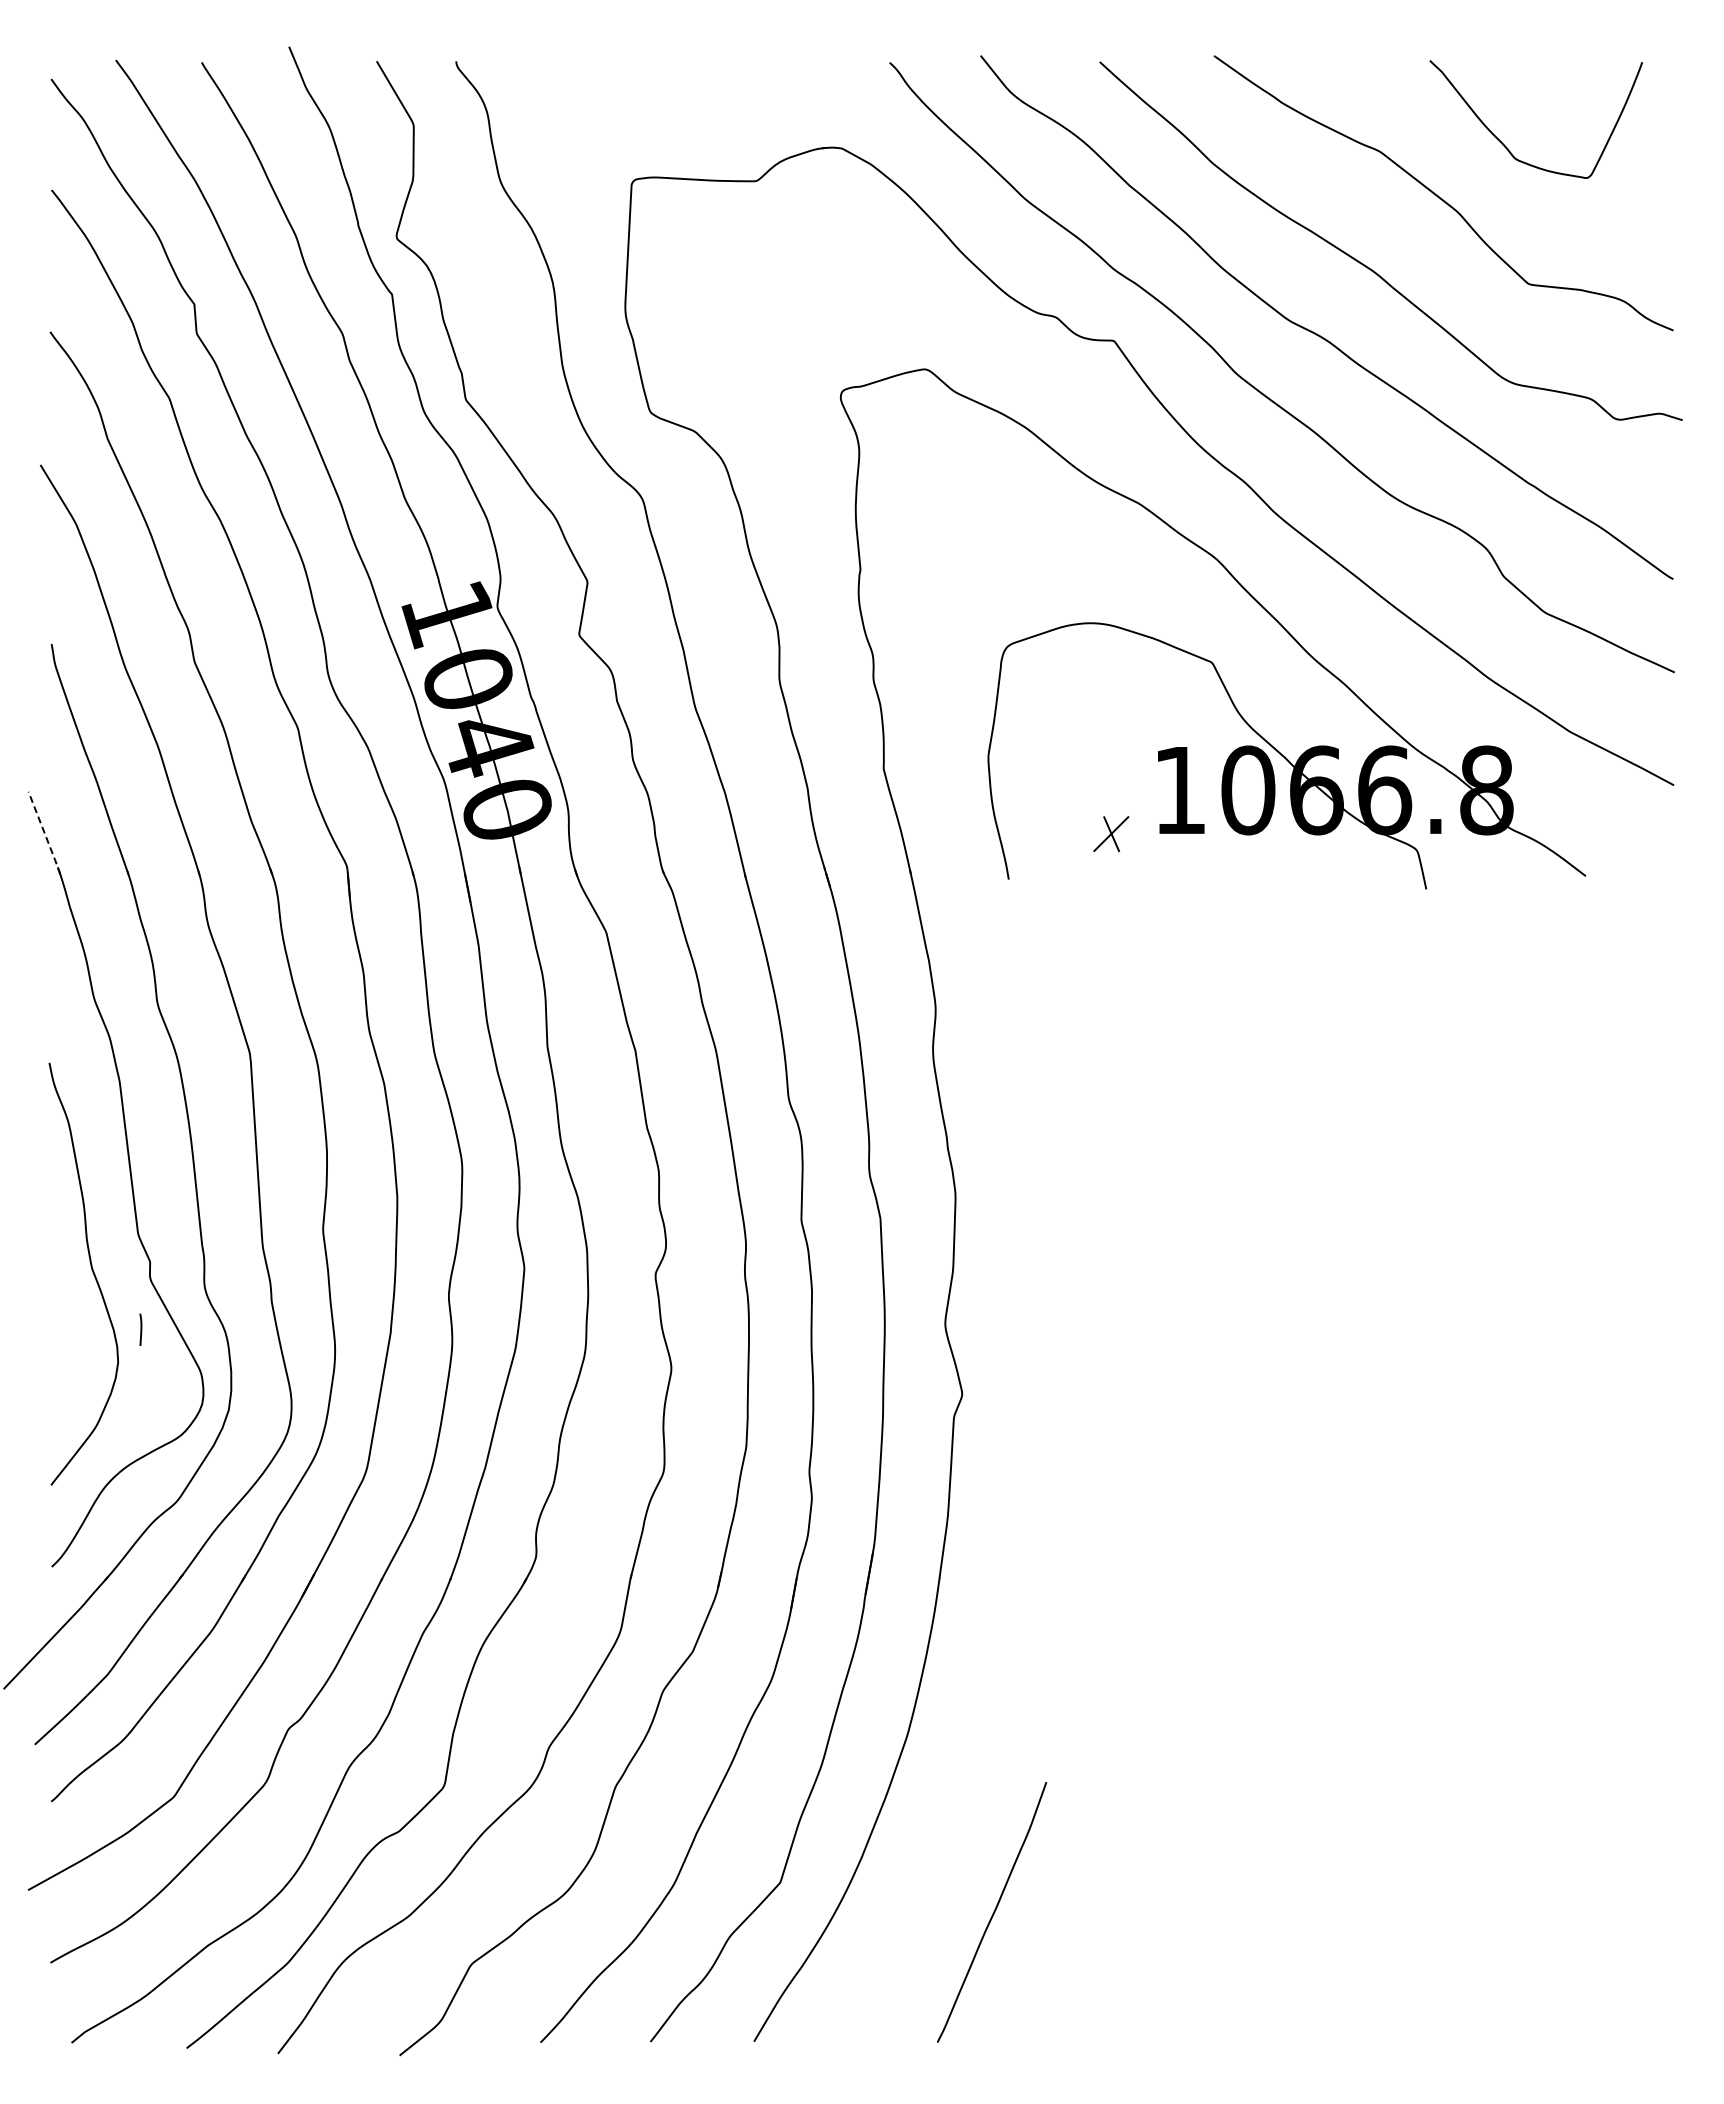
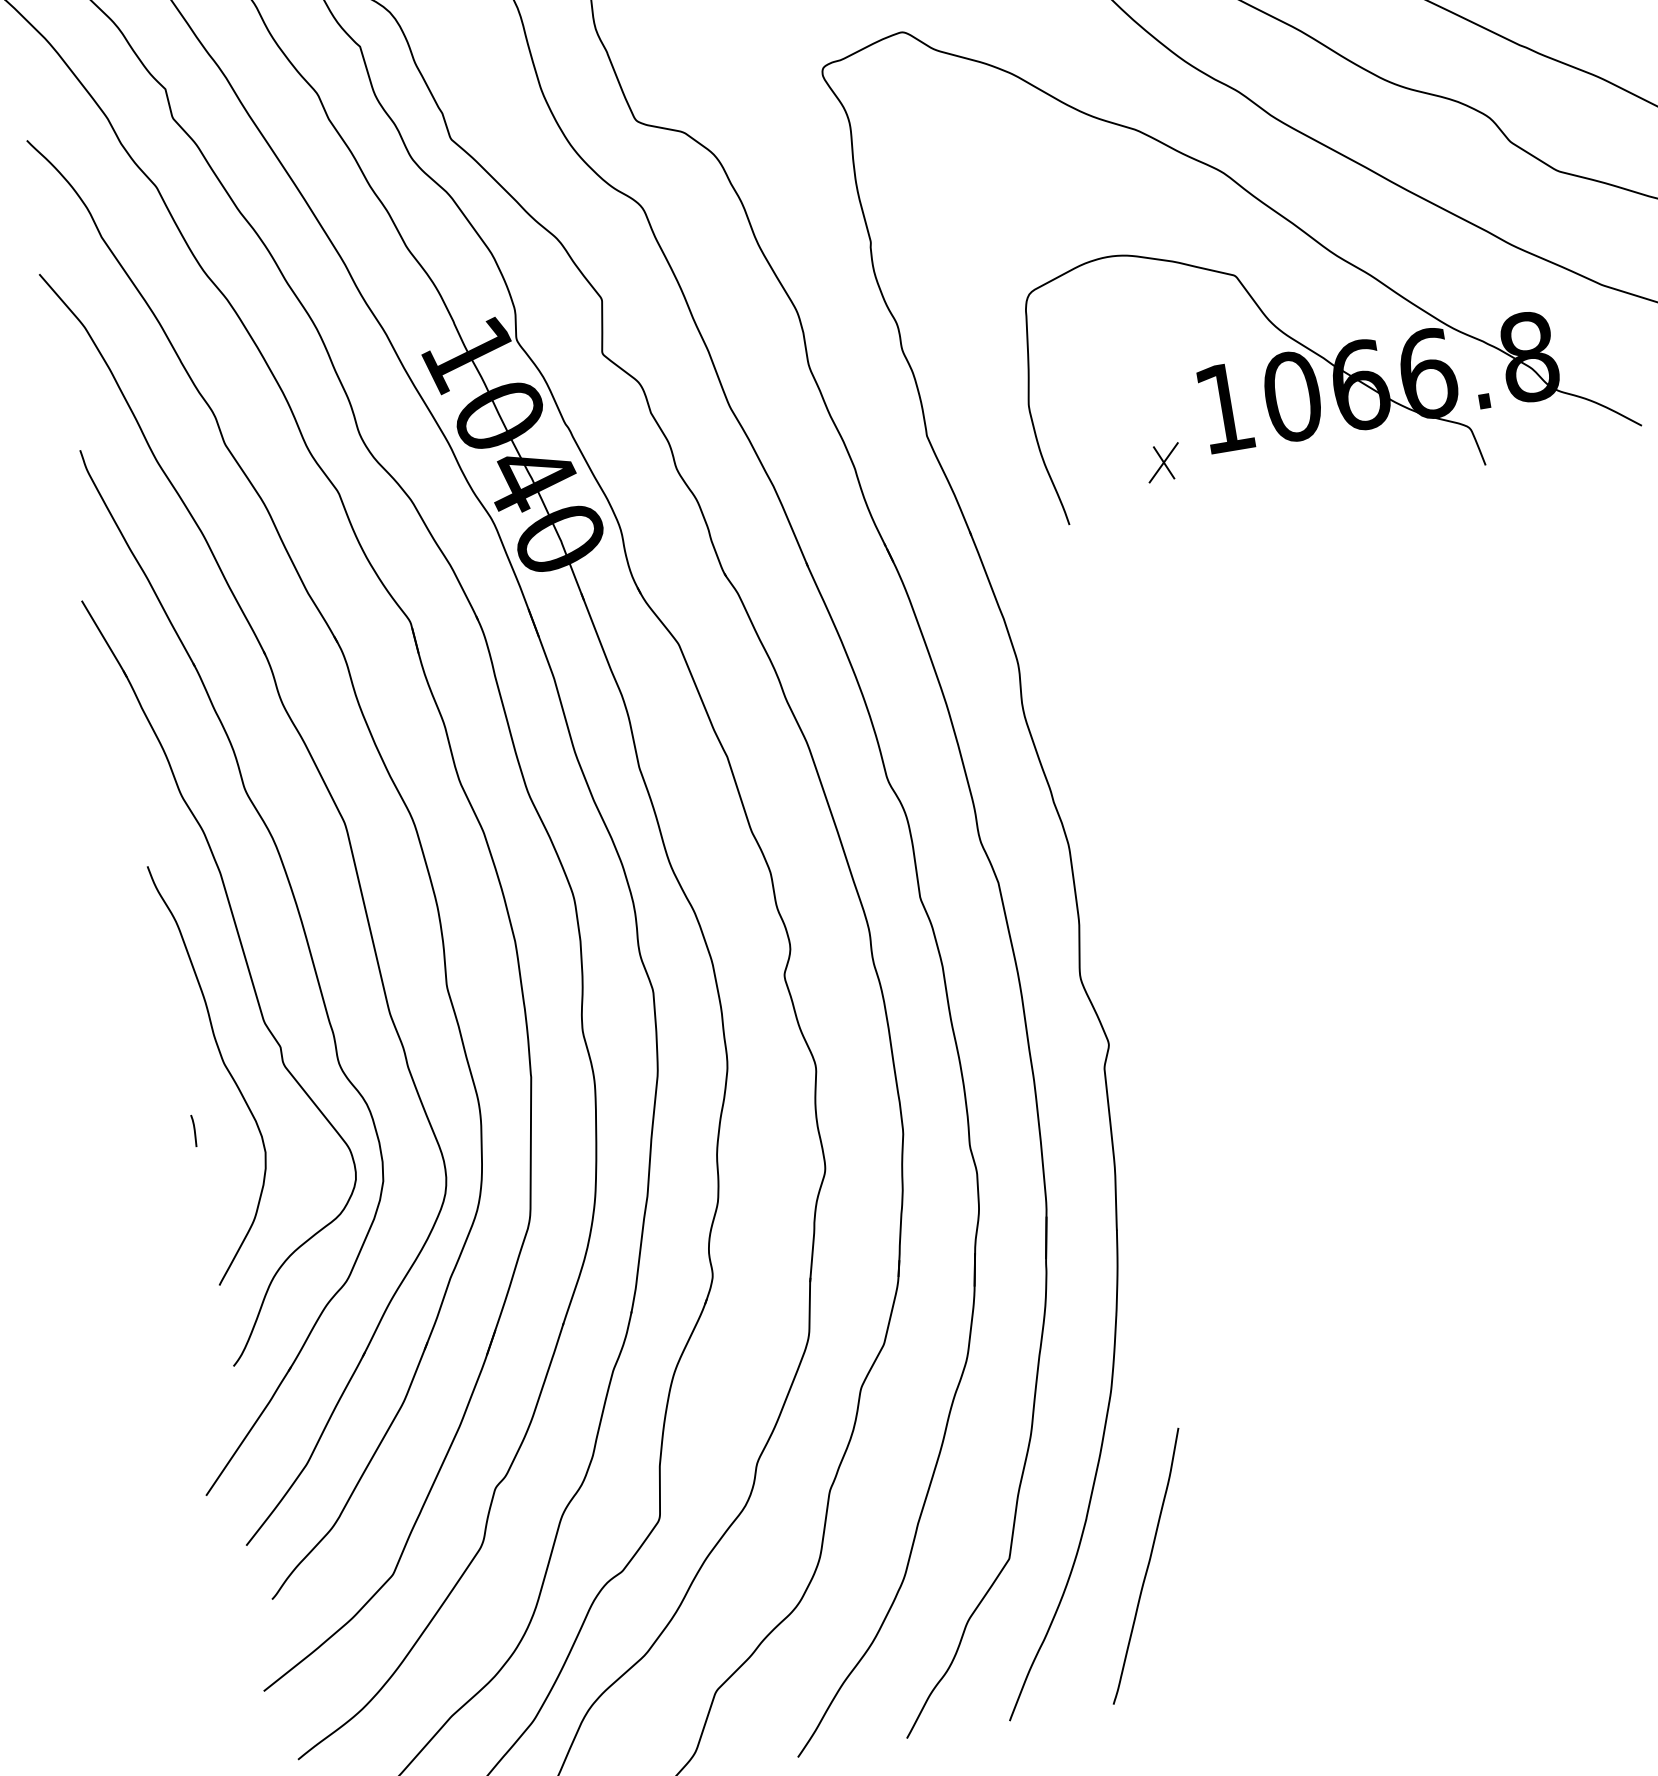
line: (45, 834) -> (105, 640), dashed -> solid
line: (140, 1329) -> (193, 1130), moved
curve: (993, 1912) -> (1147, 1566), moved

